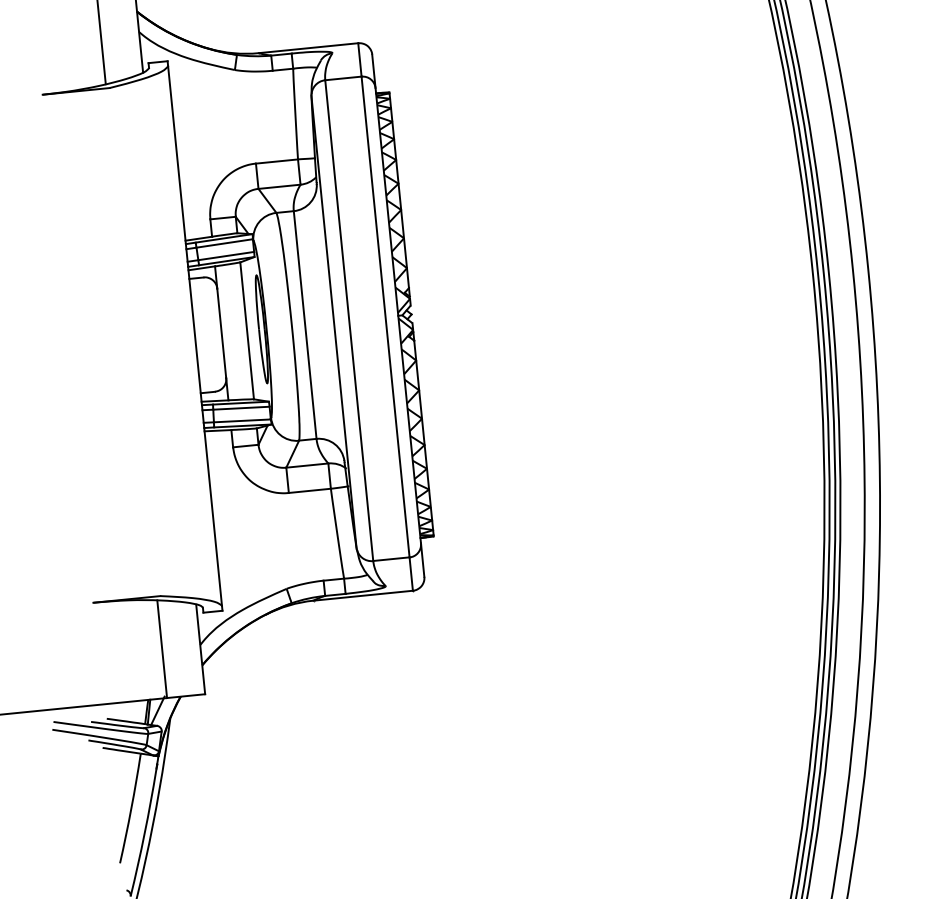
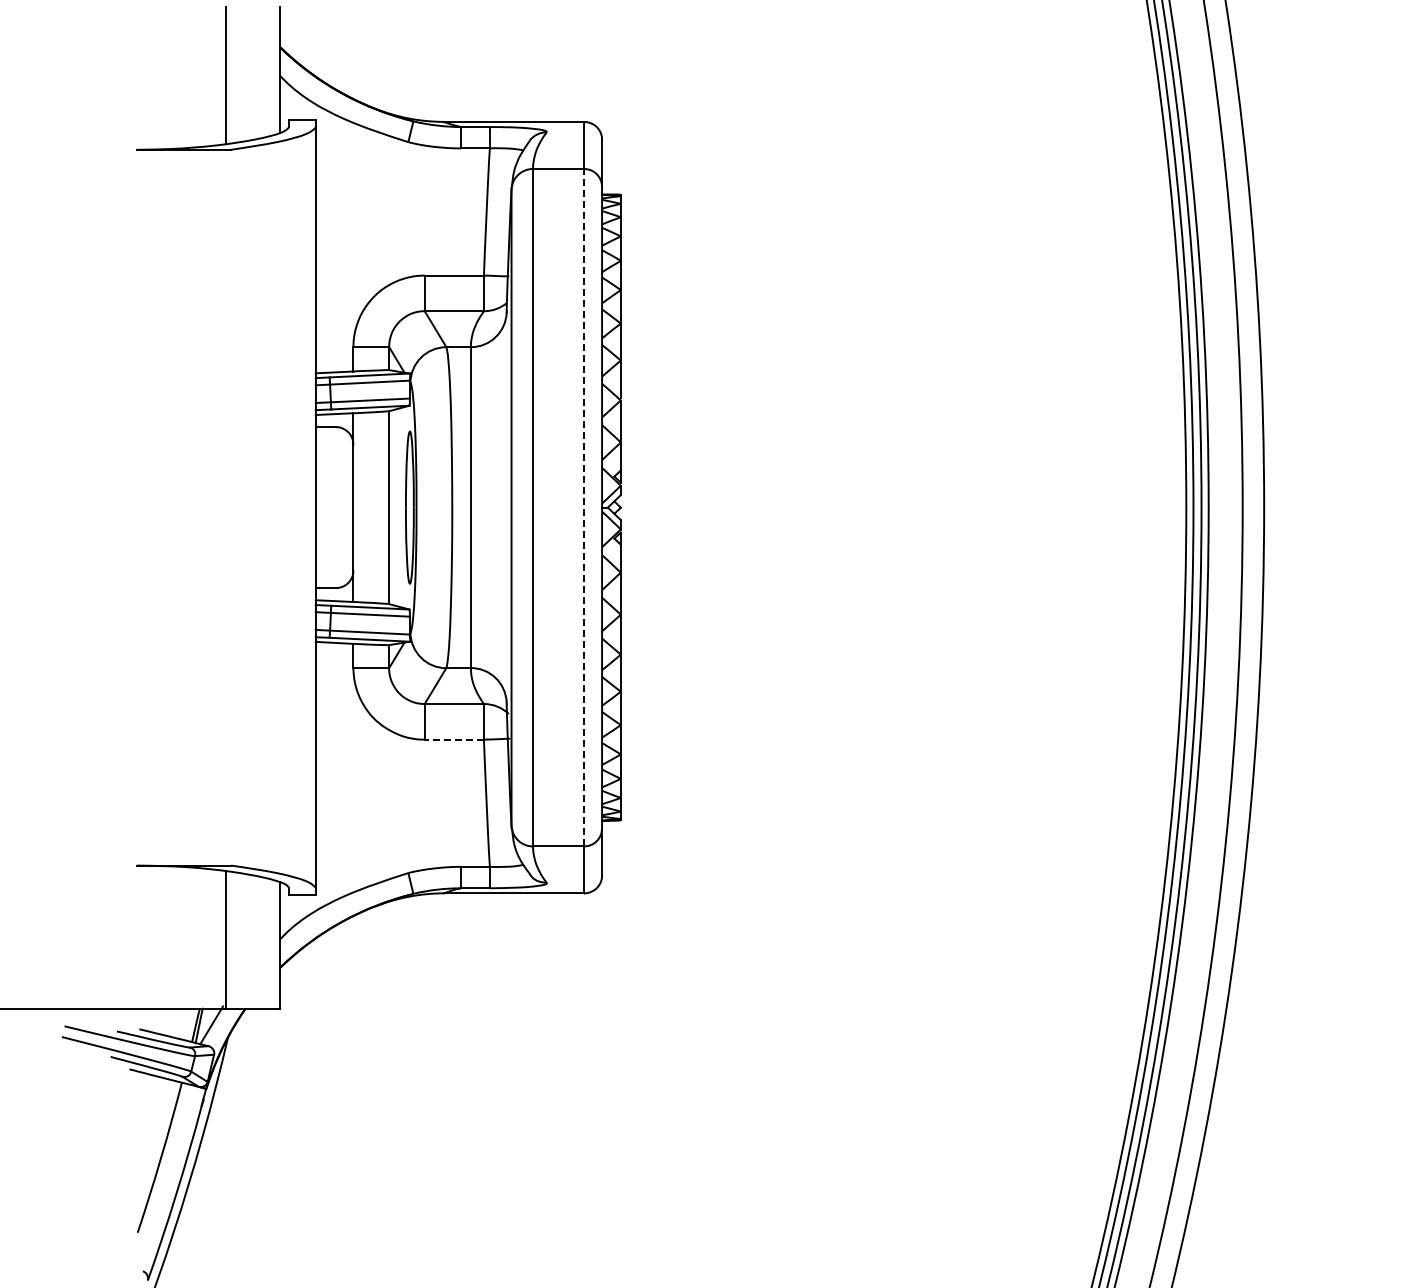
line: (385, 316) -> (584, 507), solid -> dashed
line: (309, 490) -> (454, 739), solid -> dashed

